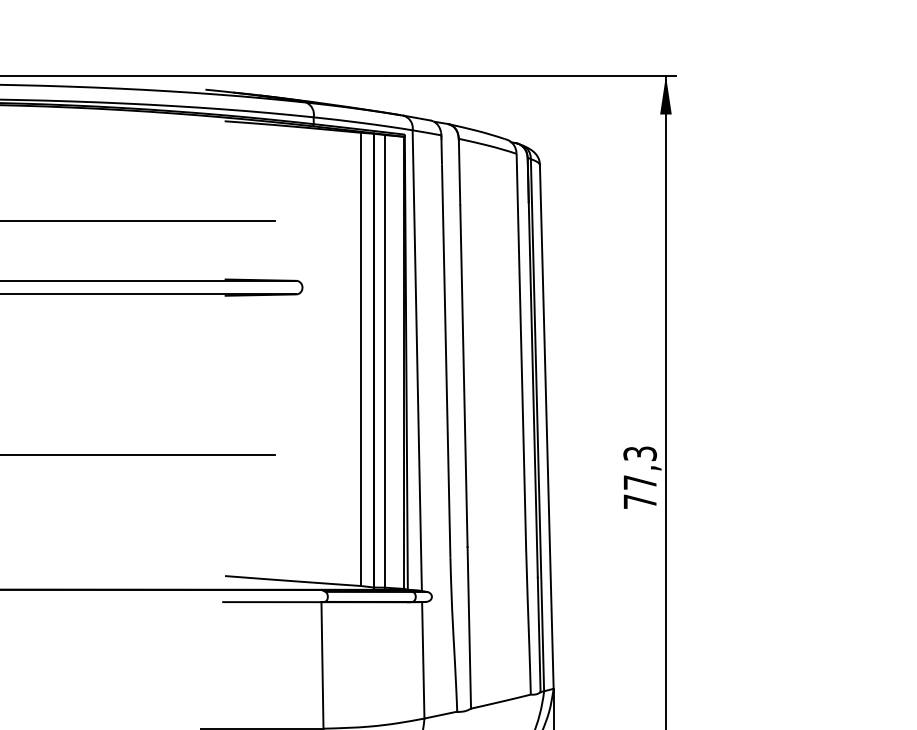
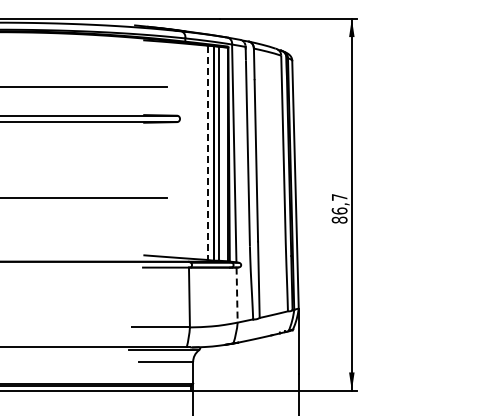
line: (360, 360) -> (207, 153), solid -> dashed
text: (639, 477) -> (339, 208), 77,3 -> 86,7
line: (424, 661) -> (237, 295), solid -> dashed

